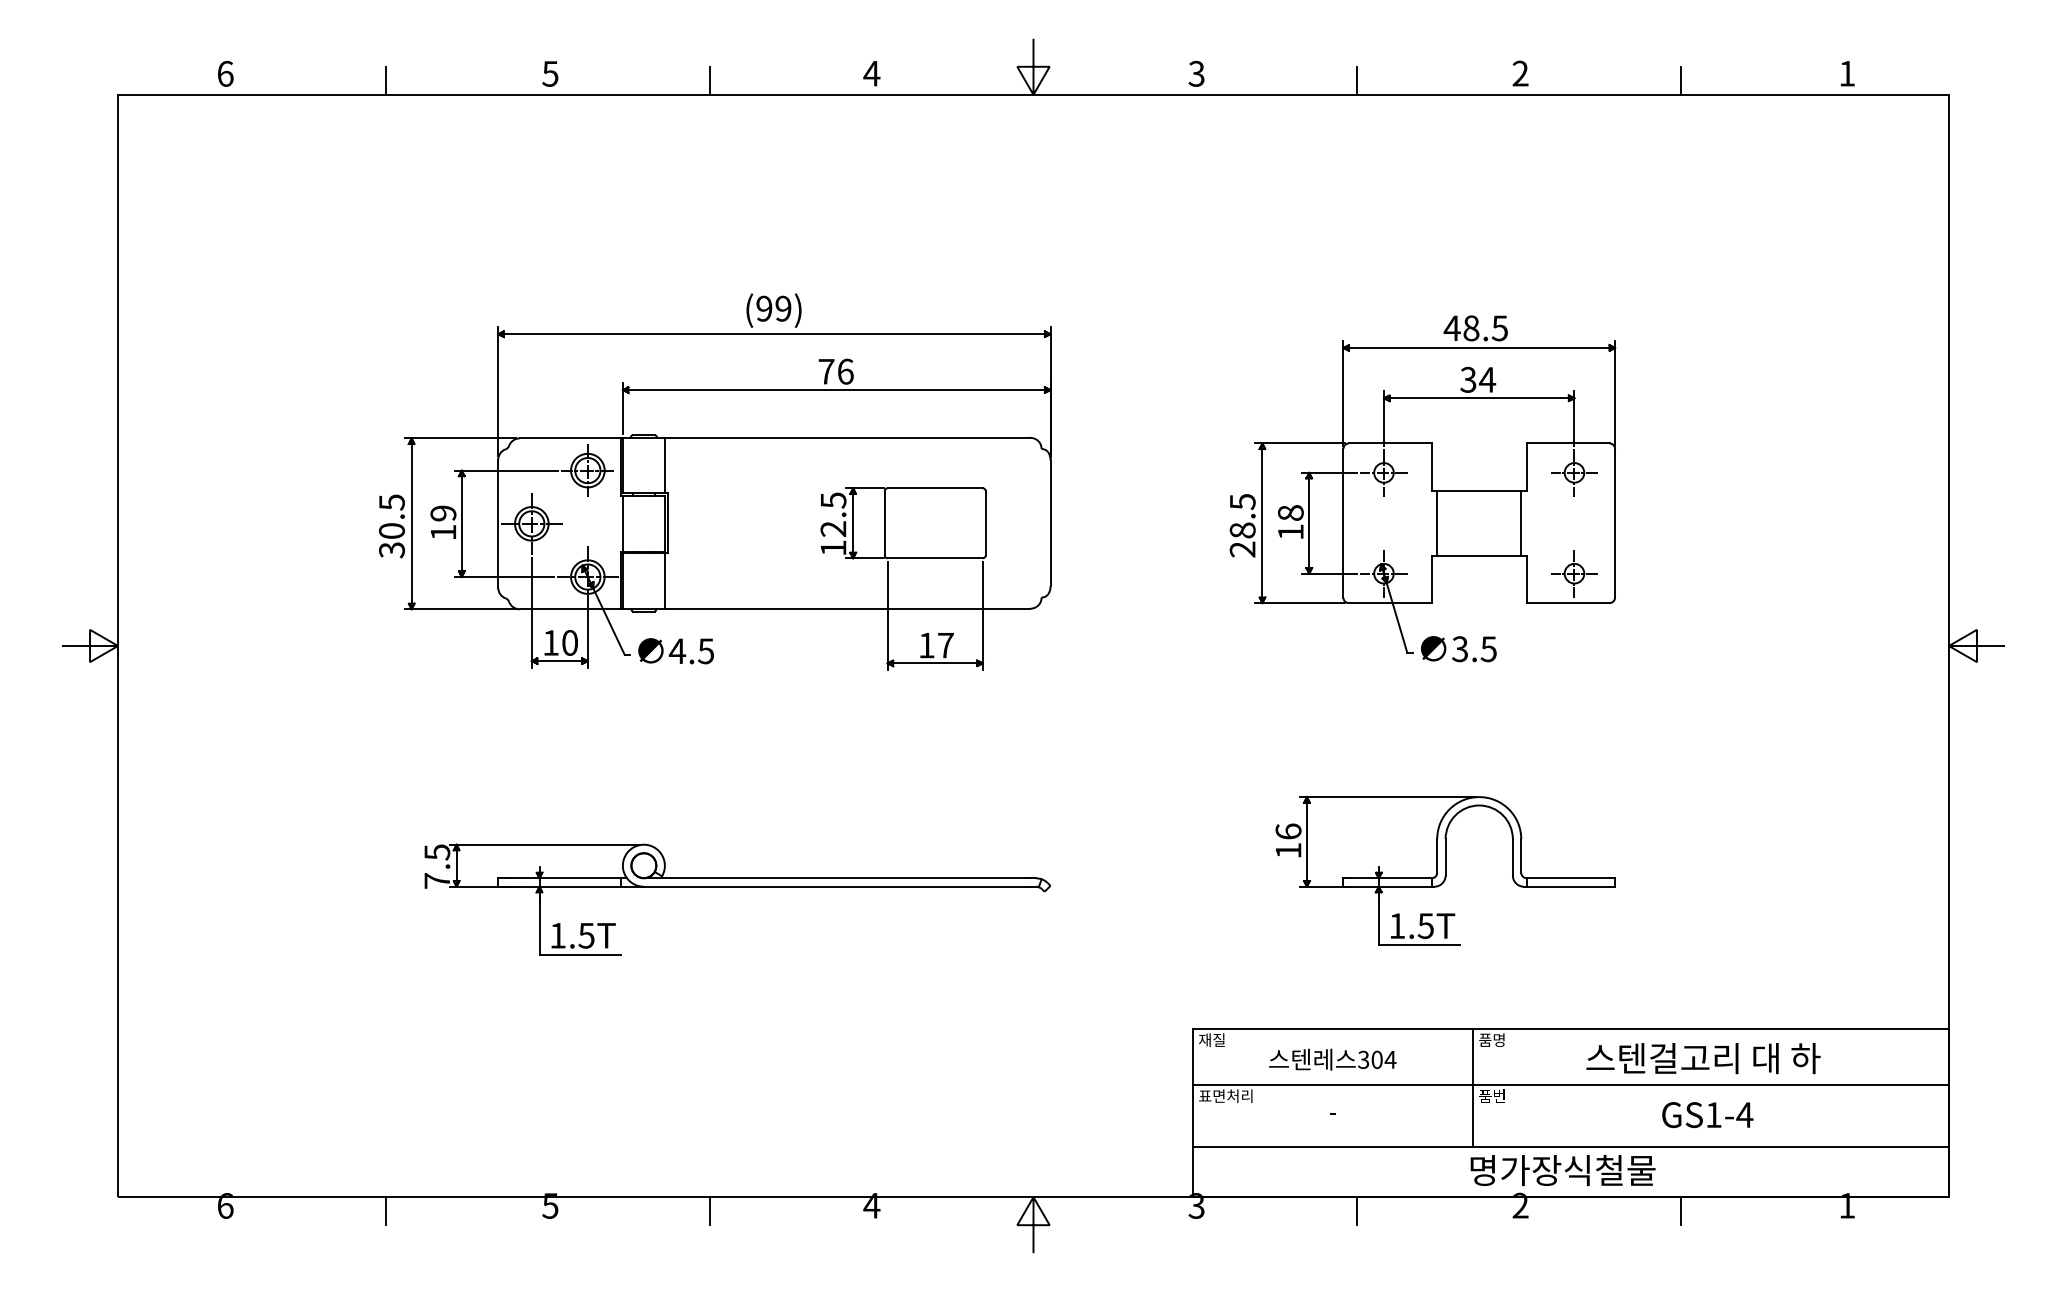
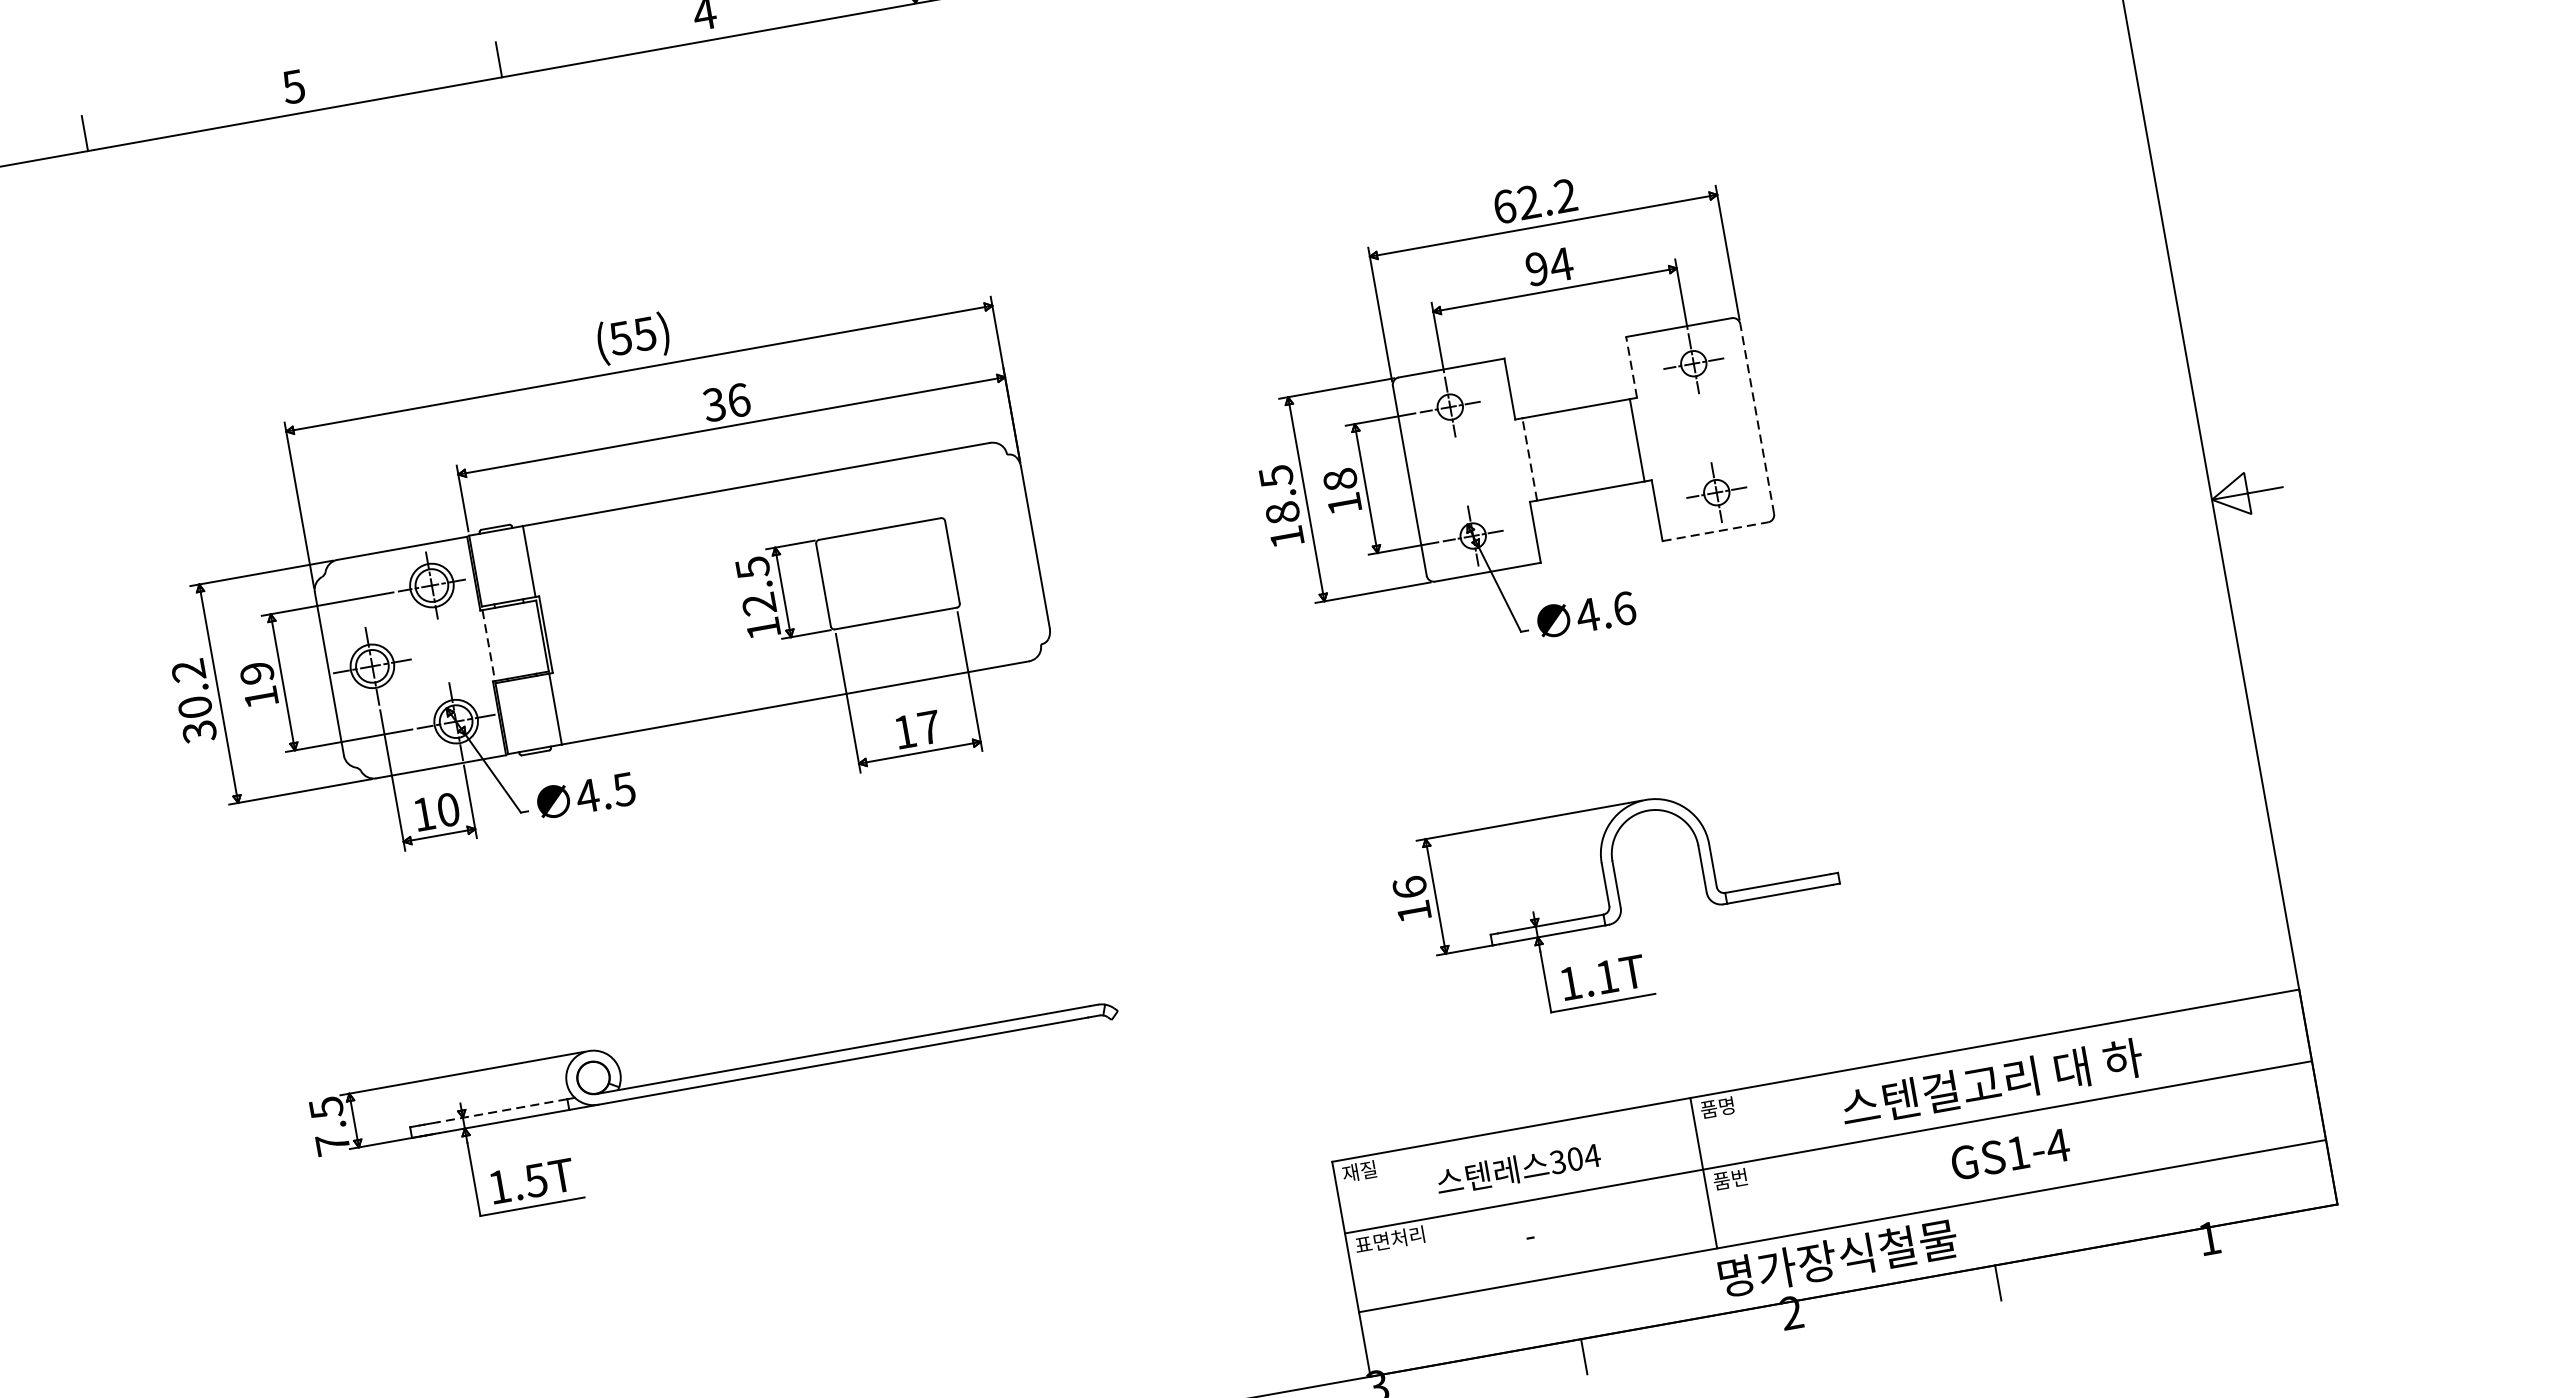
text: (773, 308) -> (632, 335), (99) -> (55)
text: (1475, 328) -> (1534, 201), 48.5 -> 62.2
text: (826, 371) -> (714, 404), 76 -> 36
text: (1468, 379) -> (1537, 268), 34 -> 94
line: (1526, 467) -> (1631, 367), solid -> dashed
text: (391, 502) -> (188, 671), 30.5 -> 30.2
line: (1437, 522) -> (1529, 458), solid -> dashed
line: (1615, 522) -> (1757, 417), solid -> dashed
line: (622, 523) -> (488, 645), solid -> dashed
text: (1242, 549) -> (1286, 537), 28.5 -> 18.5
line: (1568, 603) -> (1715, 532), solid -> dashed
text: (1473, 649) -> (1604, 612), 3.5 -> 4.6
line: (570, 878) -> (502, 1110), solid -> dashed
text: (1425, 926) -> (1606, 977), 1.5T -> 1.1T

